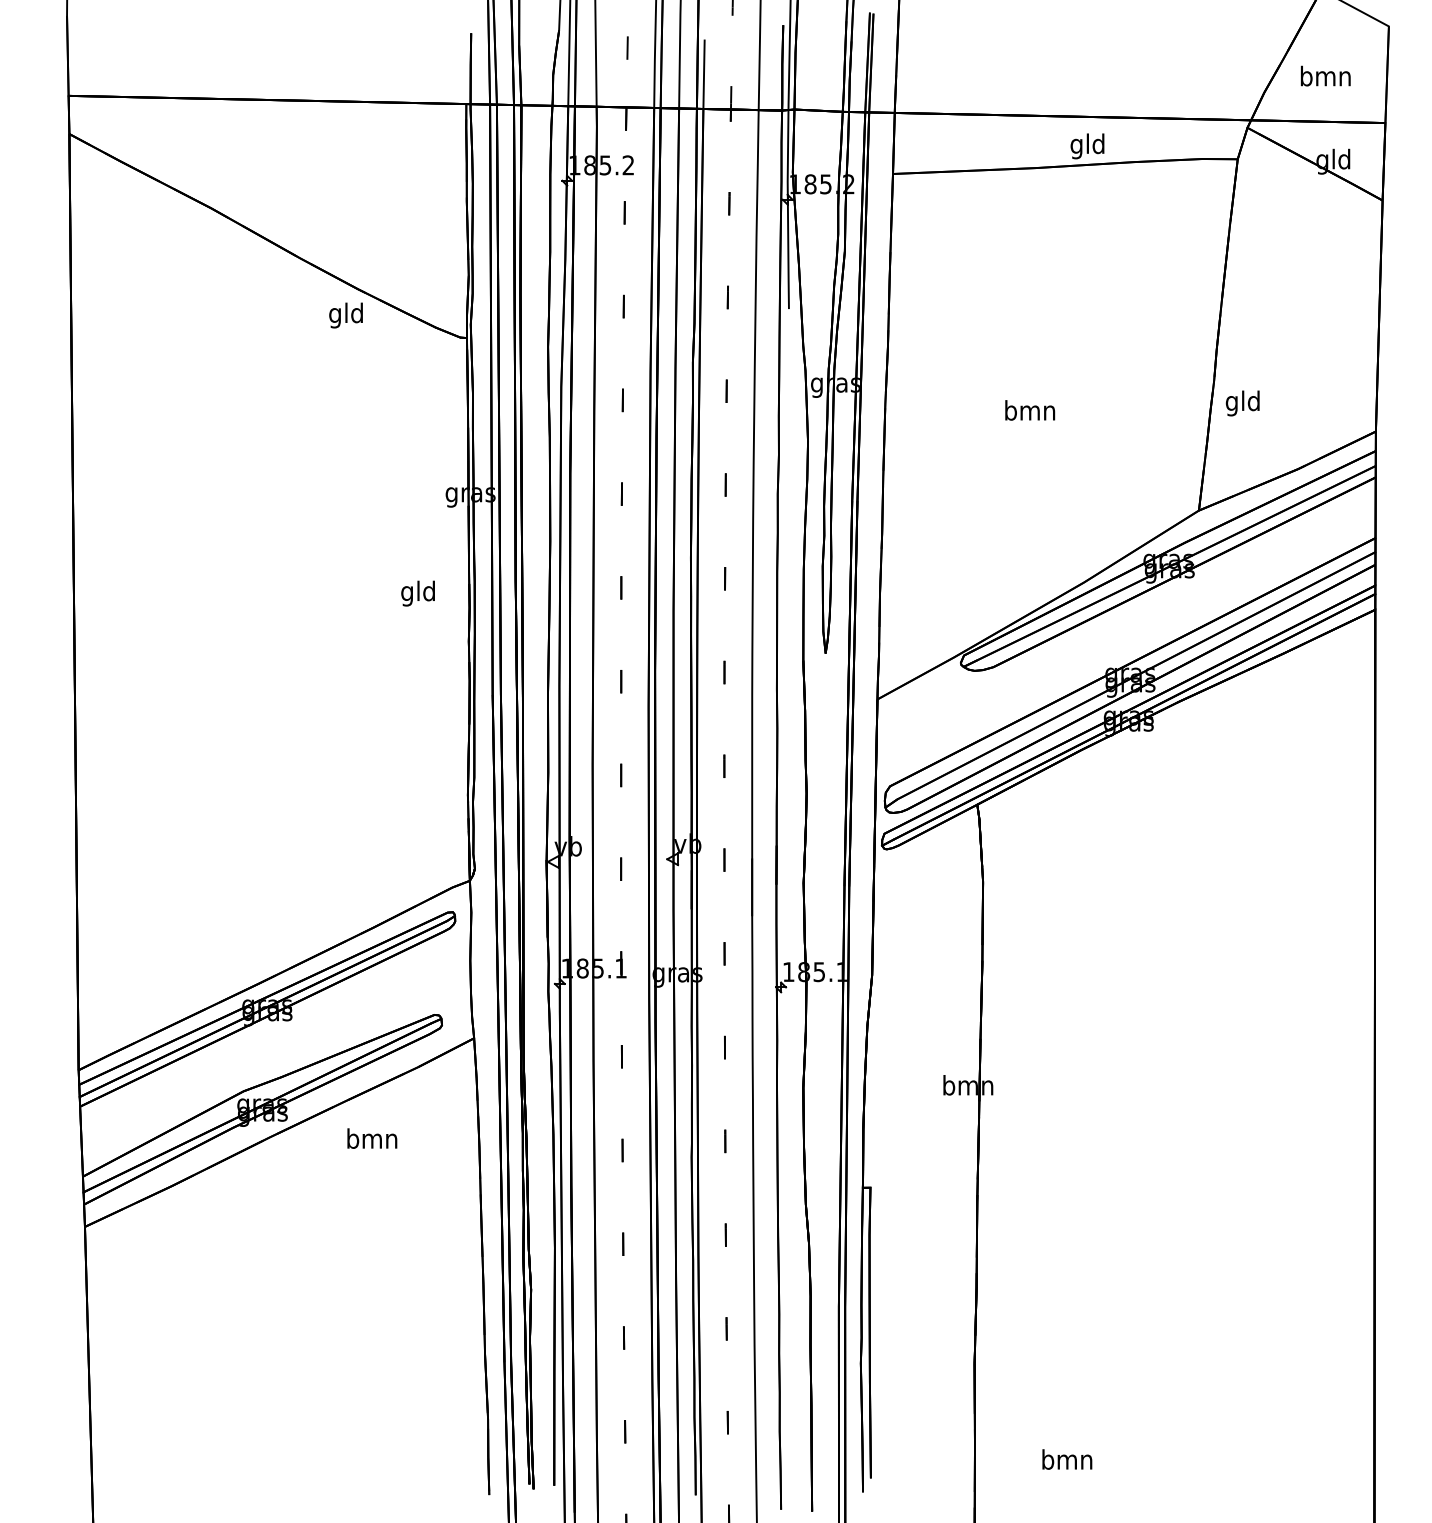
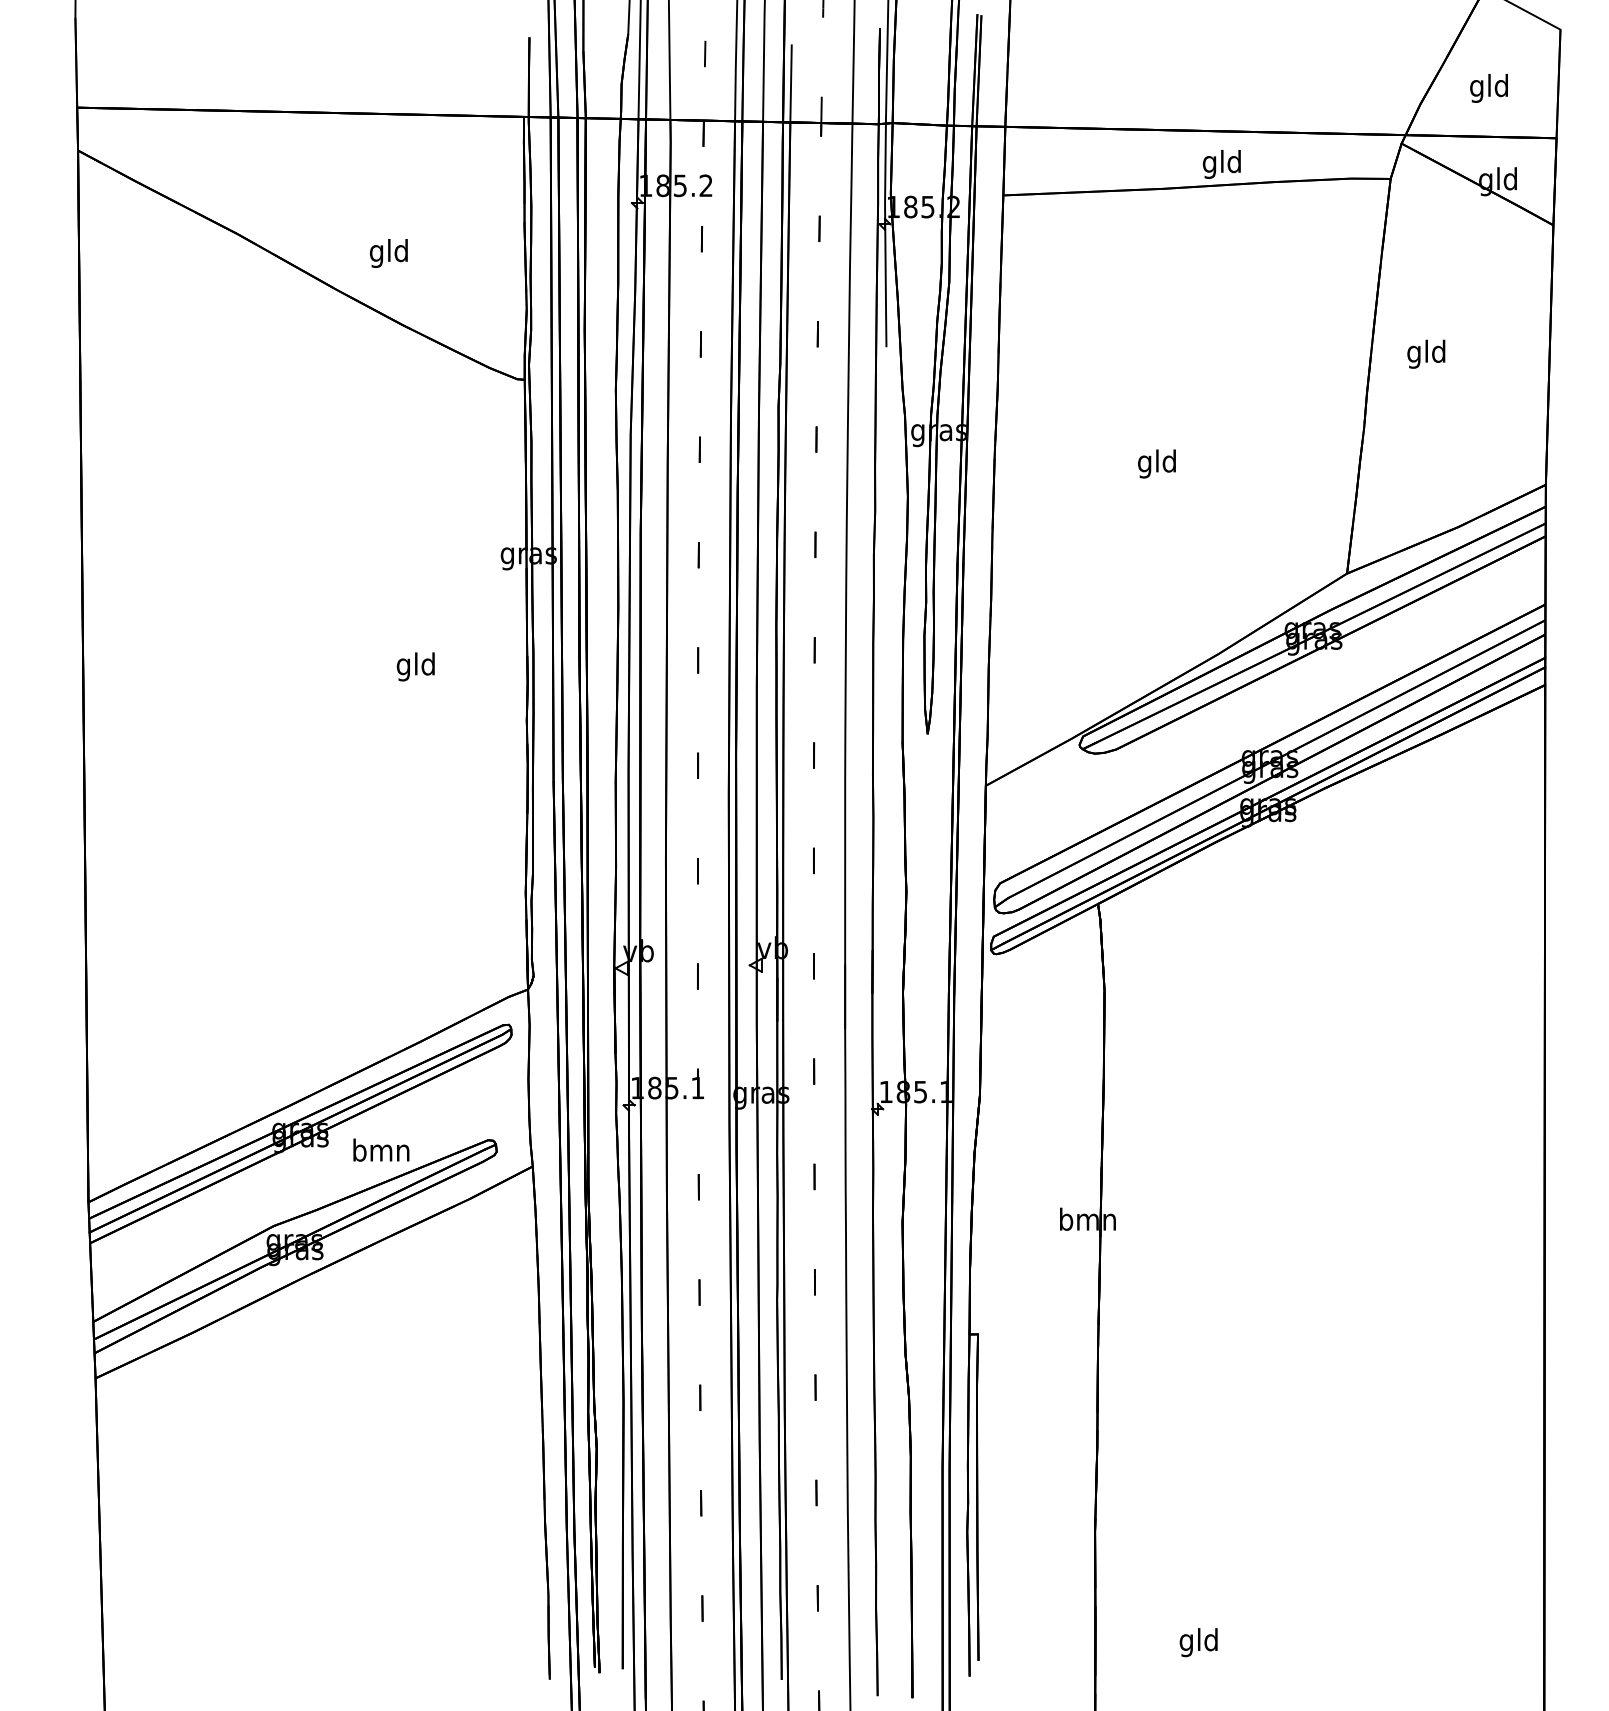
text: (1325, 78) -> (1489, 88), bmn -> gld
text: (345, 315) -> (388, 253), moved
text: (1242, 402) -> (1426, 353), moved
text: (1030, 412) -> (1157, 463), bmn -> gld
text: (417, 593) -> (415, 666), moved
text: (372, 1138) -> (381, 1149), moved
text: (1067, 1462) -> (1199, 1642), bmn -> gld

